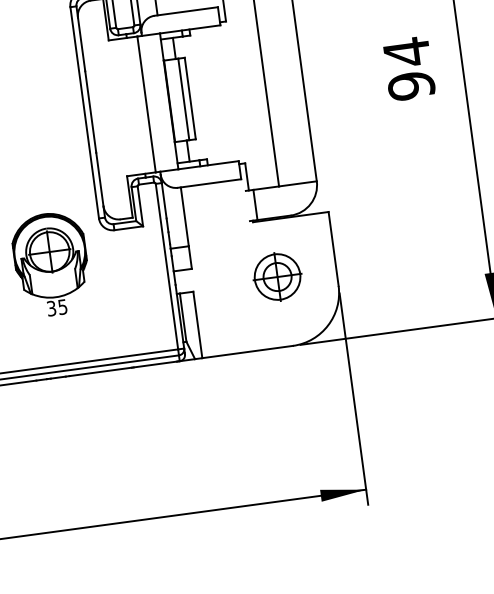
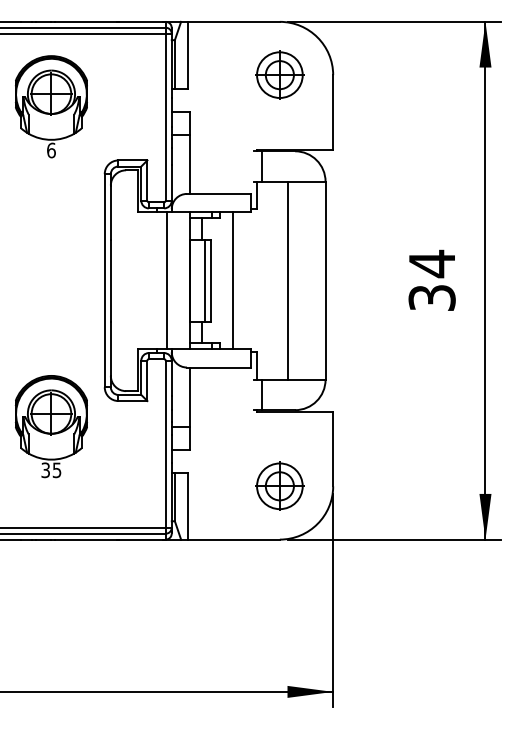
text: (410, 85) -> (431, 297), 94 -> 34
line: (211, 95) -> (232, 280), added
part: (277, 276) -> (279, 485), moved

